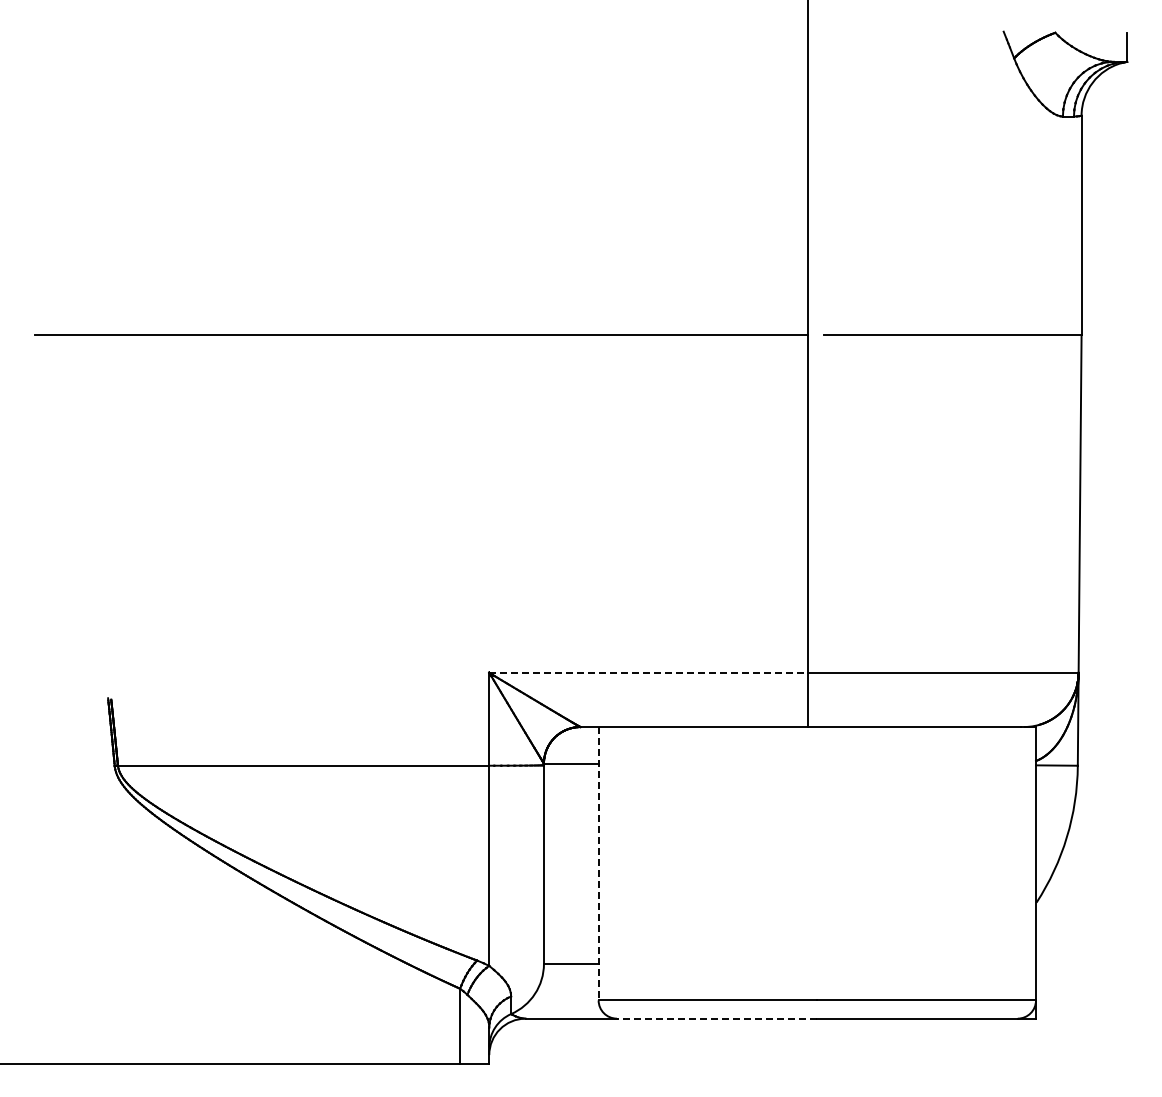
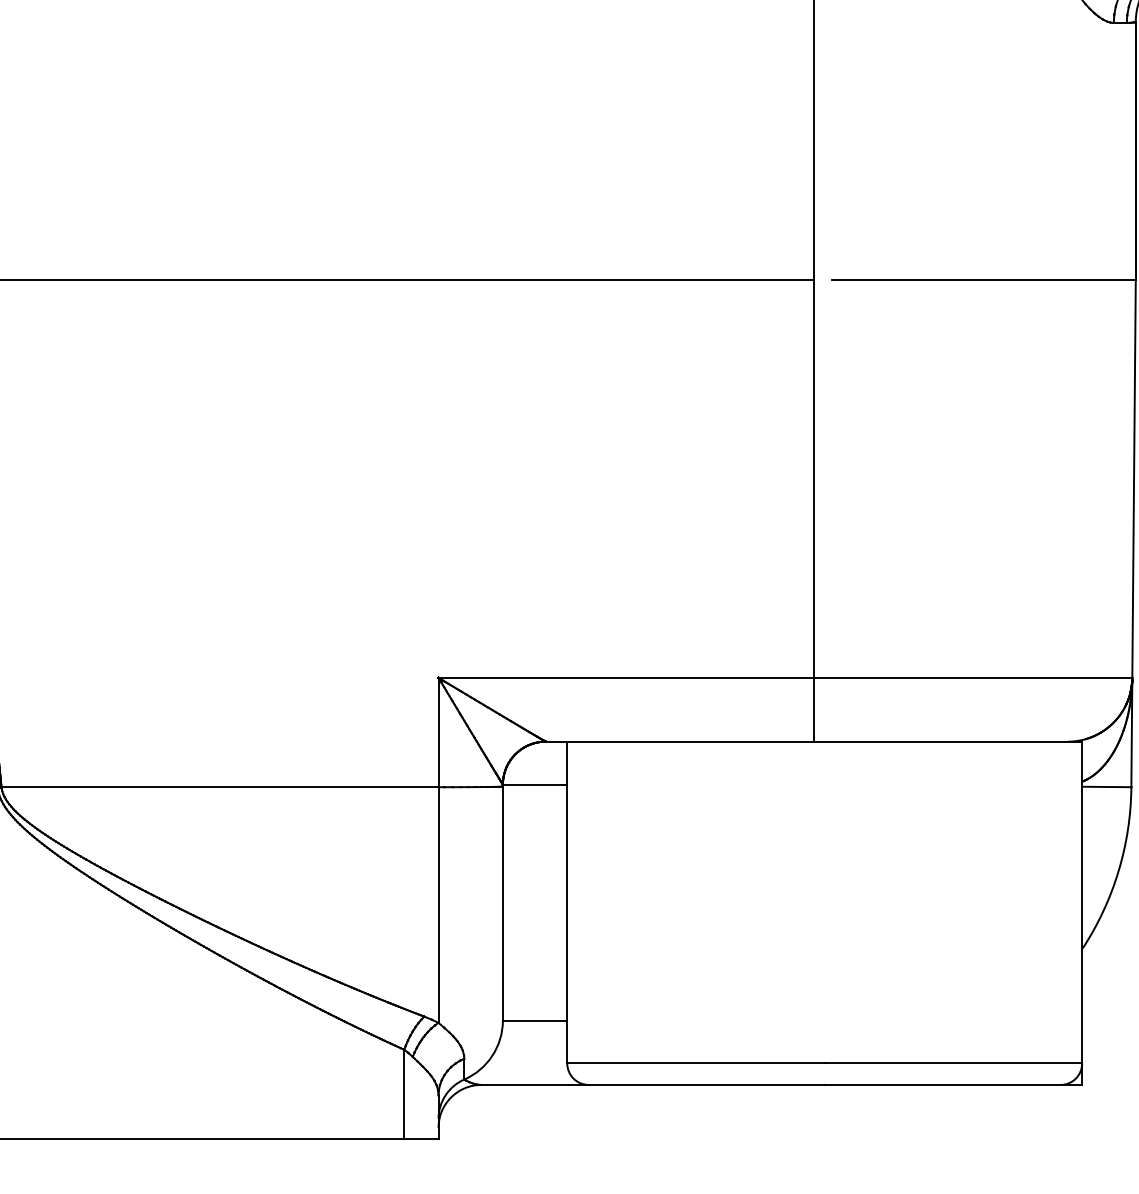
line: (649, 672) -> (627, 677), dashed -> solid
line: (598, 863) -> (567, 902), dashed -> solid
line: (716, 1018) -> (706, 1084), dashed -> solid

